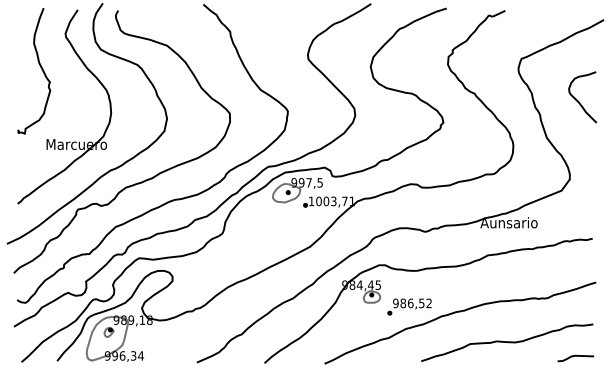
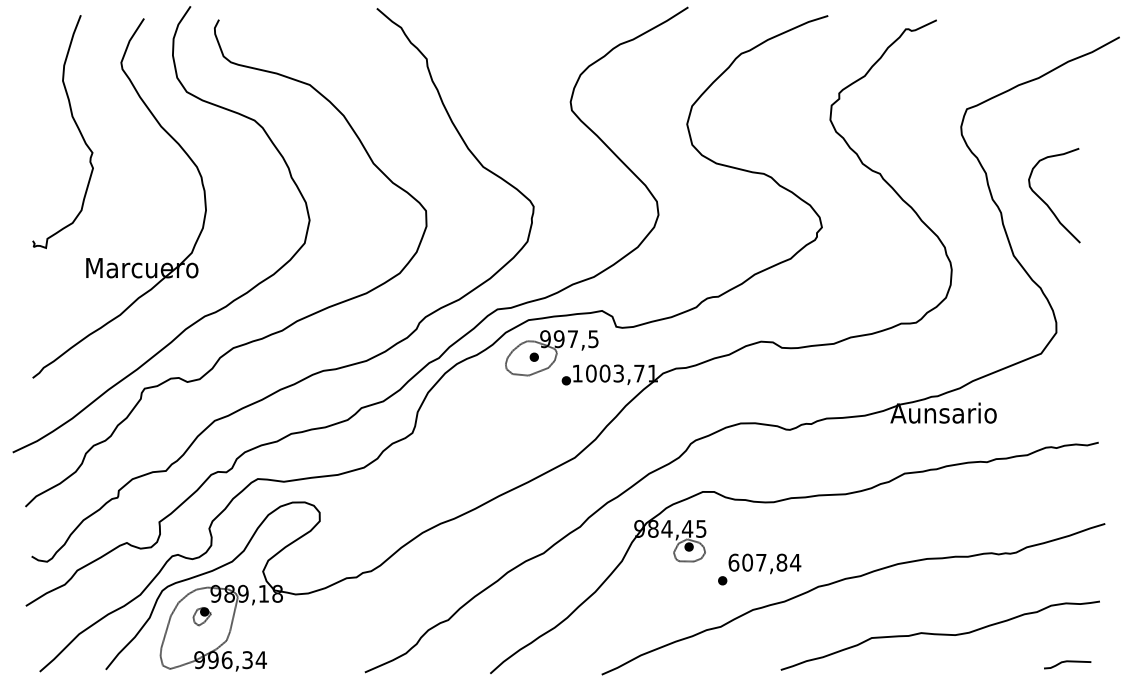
curve: (578, 100) -> (1046, 201), moved
text: (412, 303) -> (764, 562), 986,52 -> 607,84
part: (575, 358) -> (1066, 664), size x0.7

